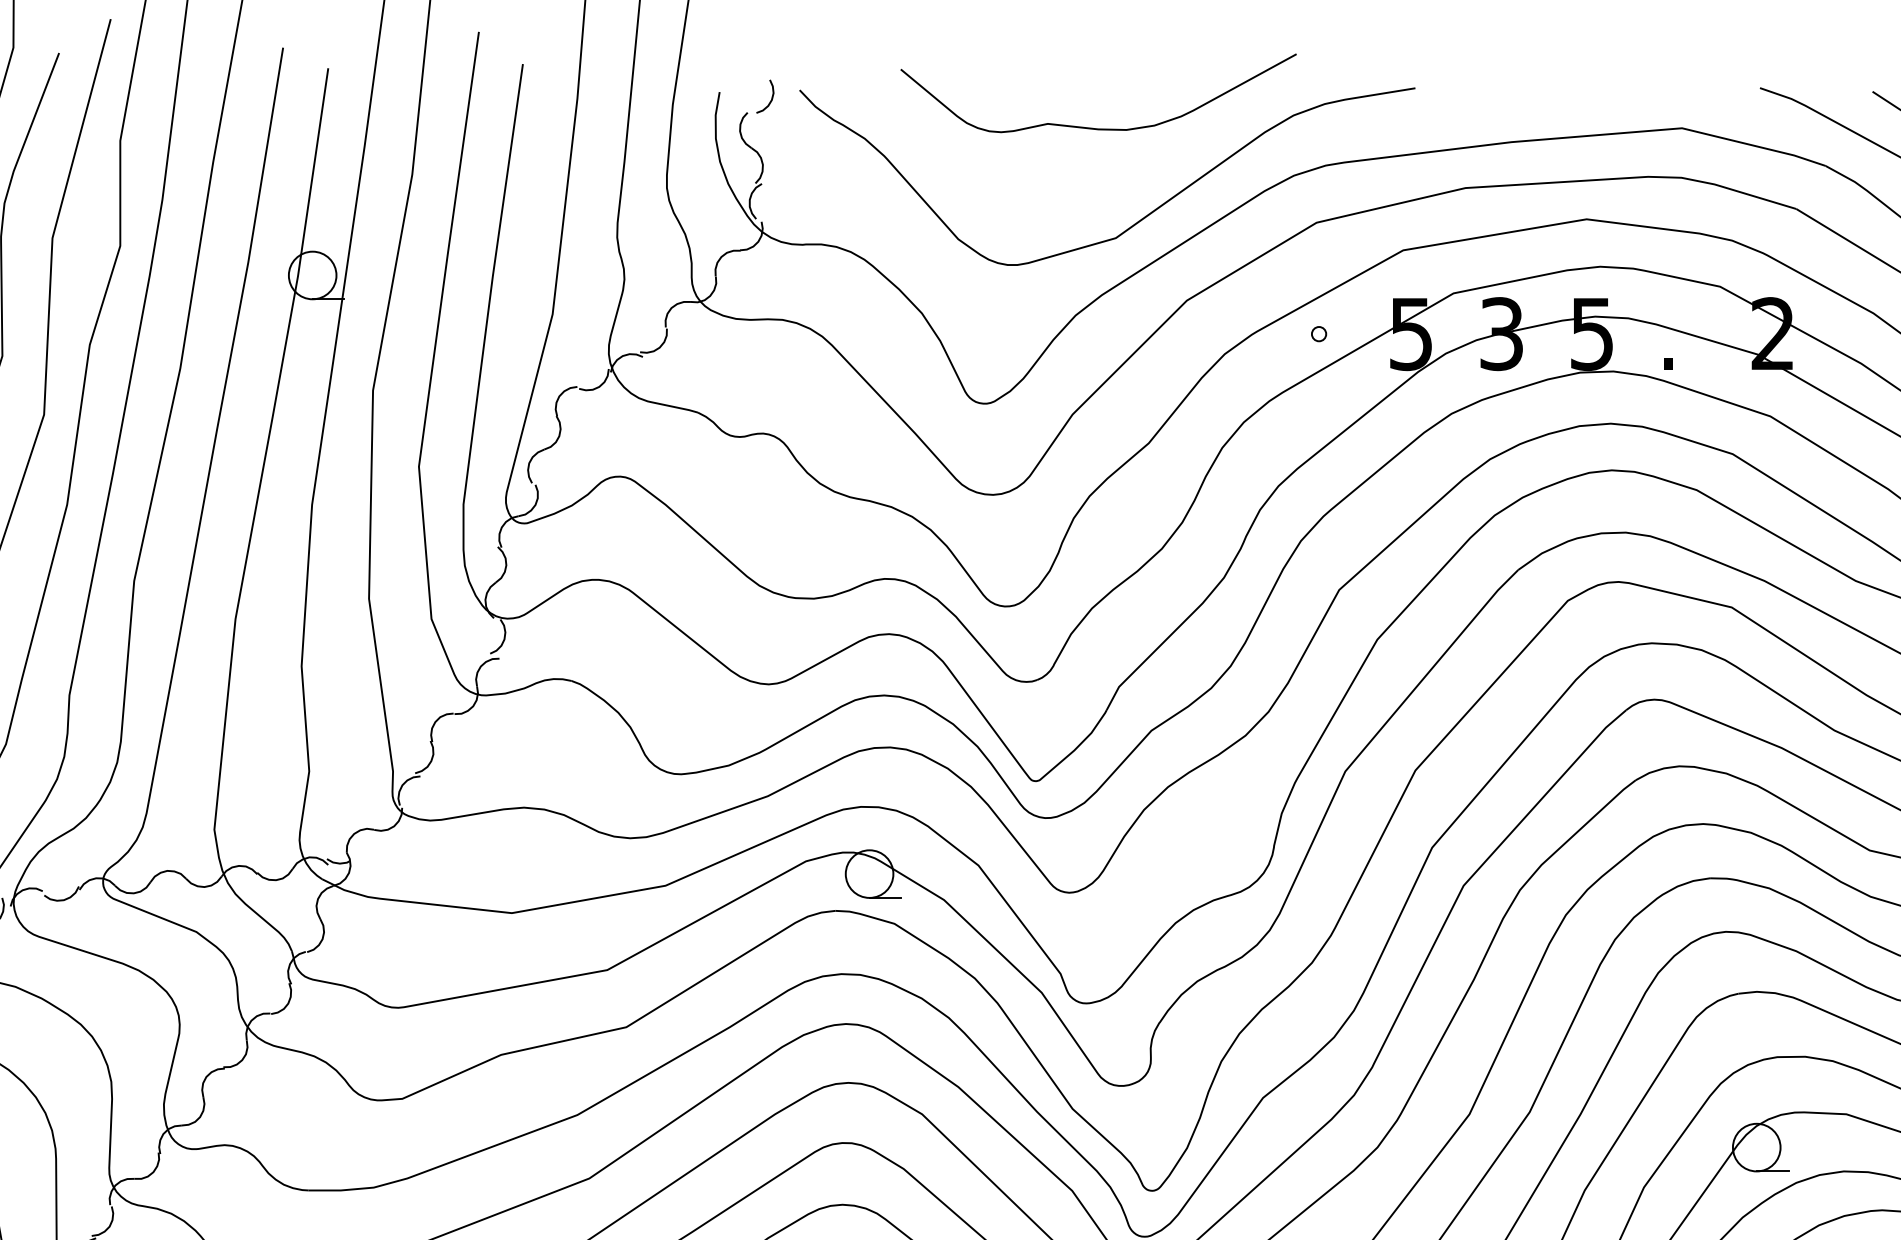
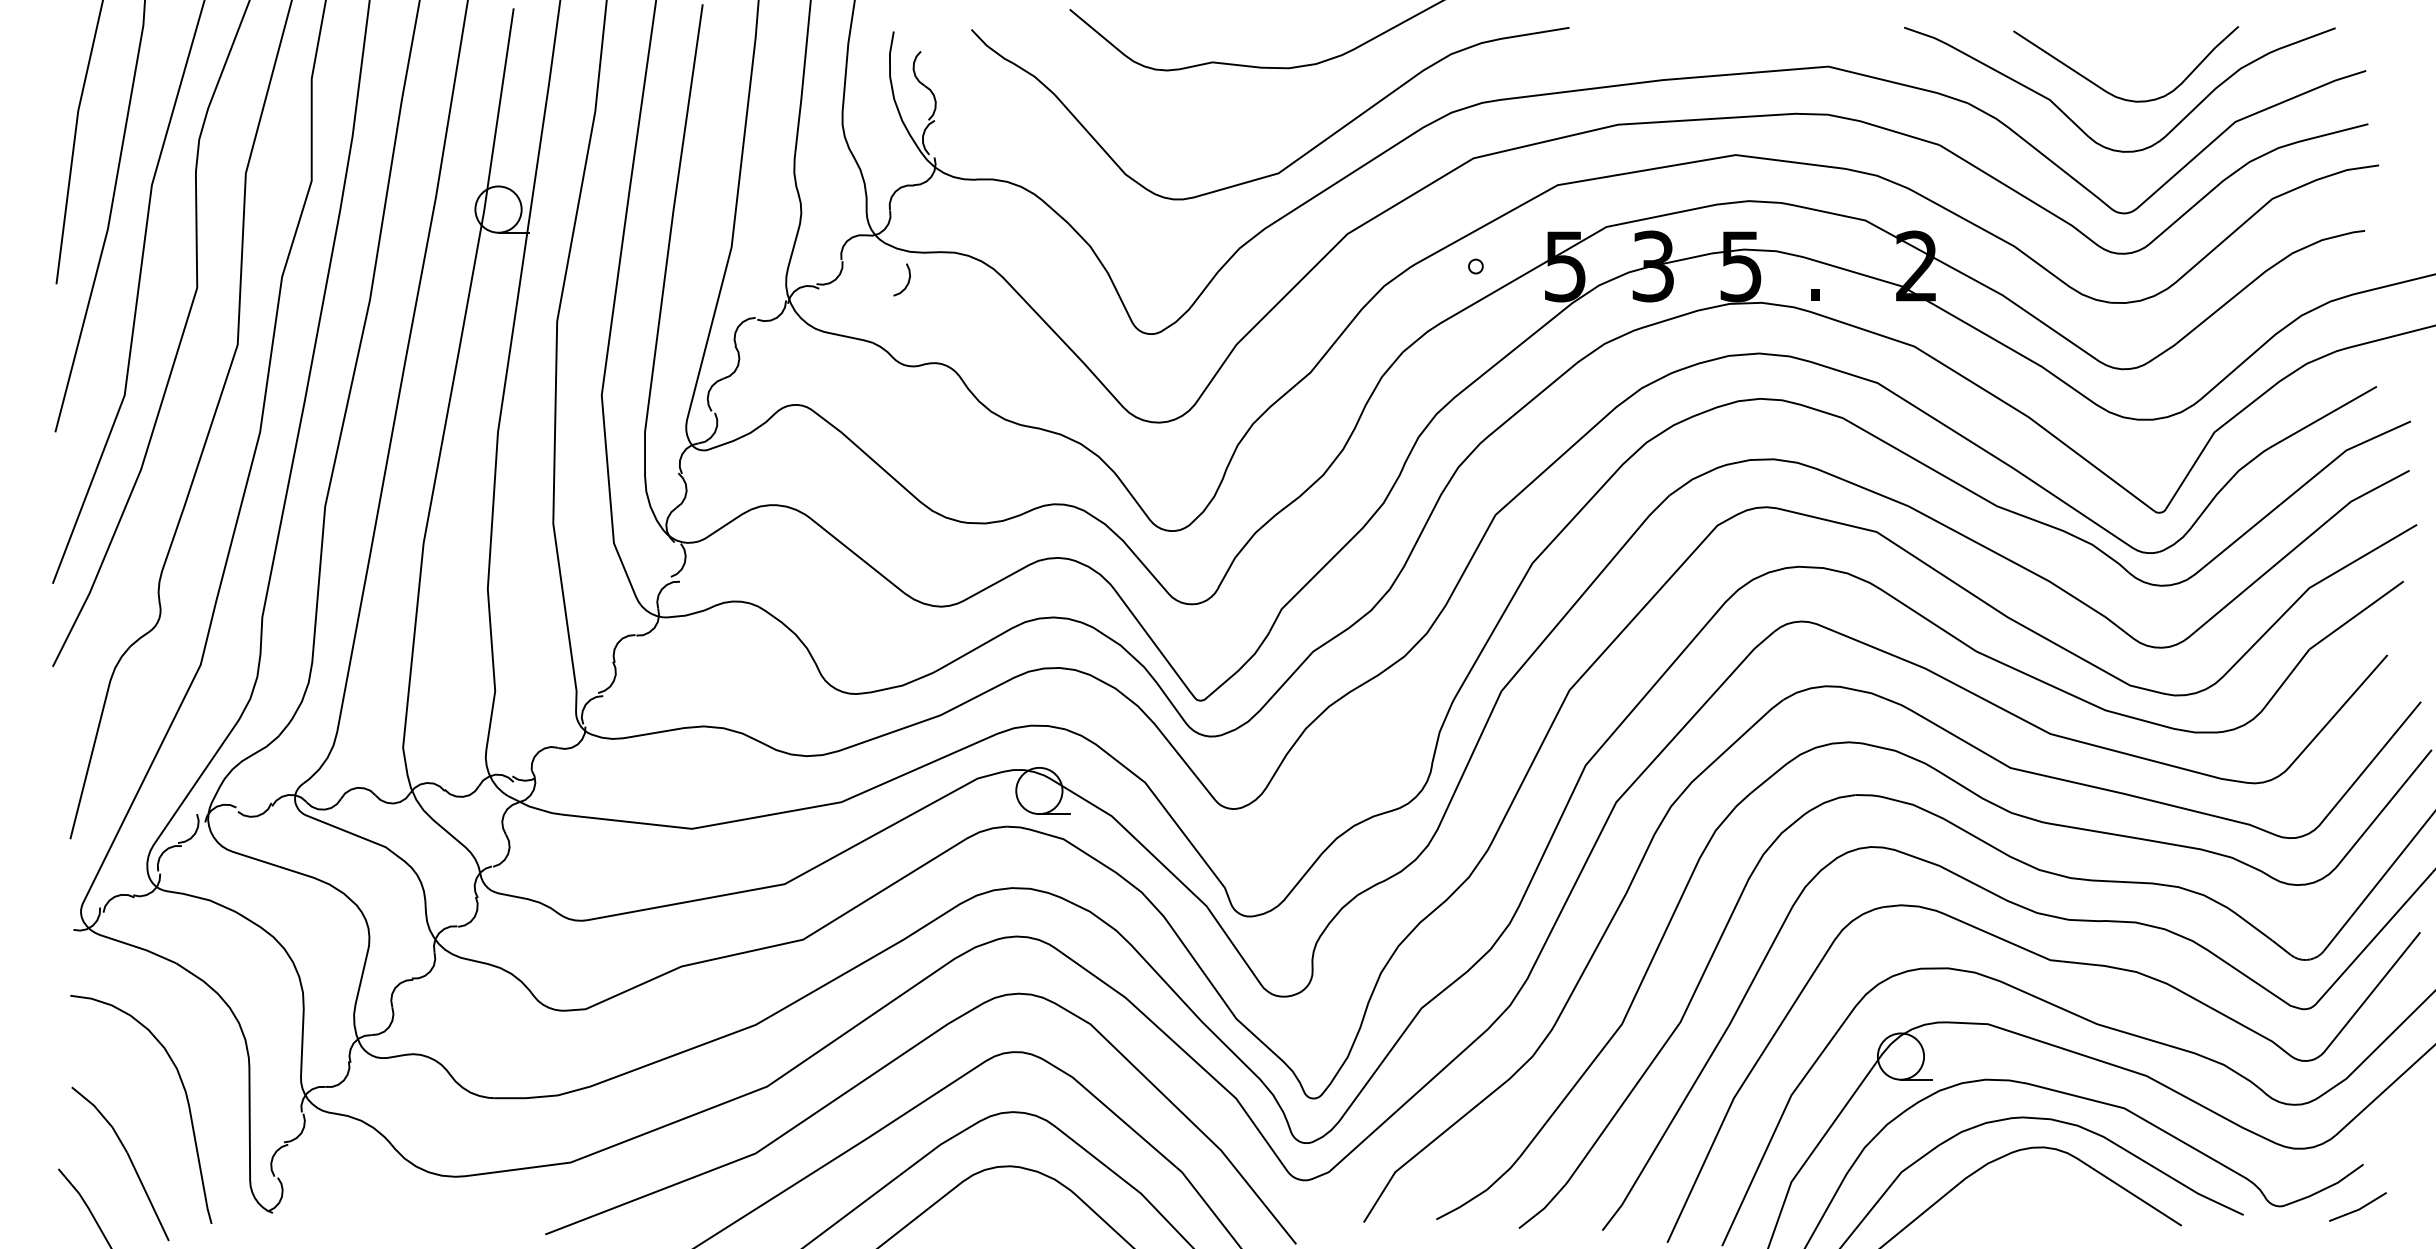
curve: (770, 99) -> (907, 282), moved

